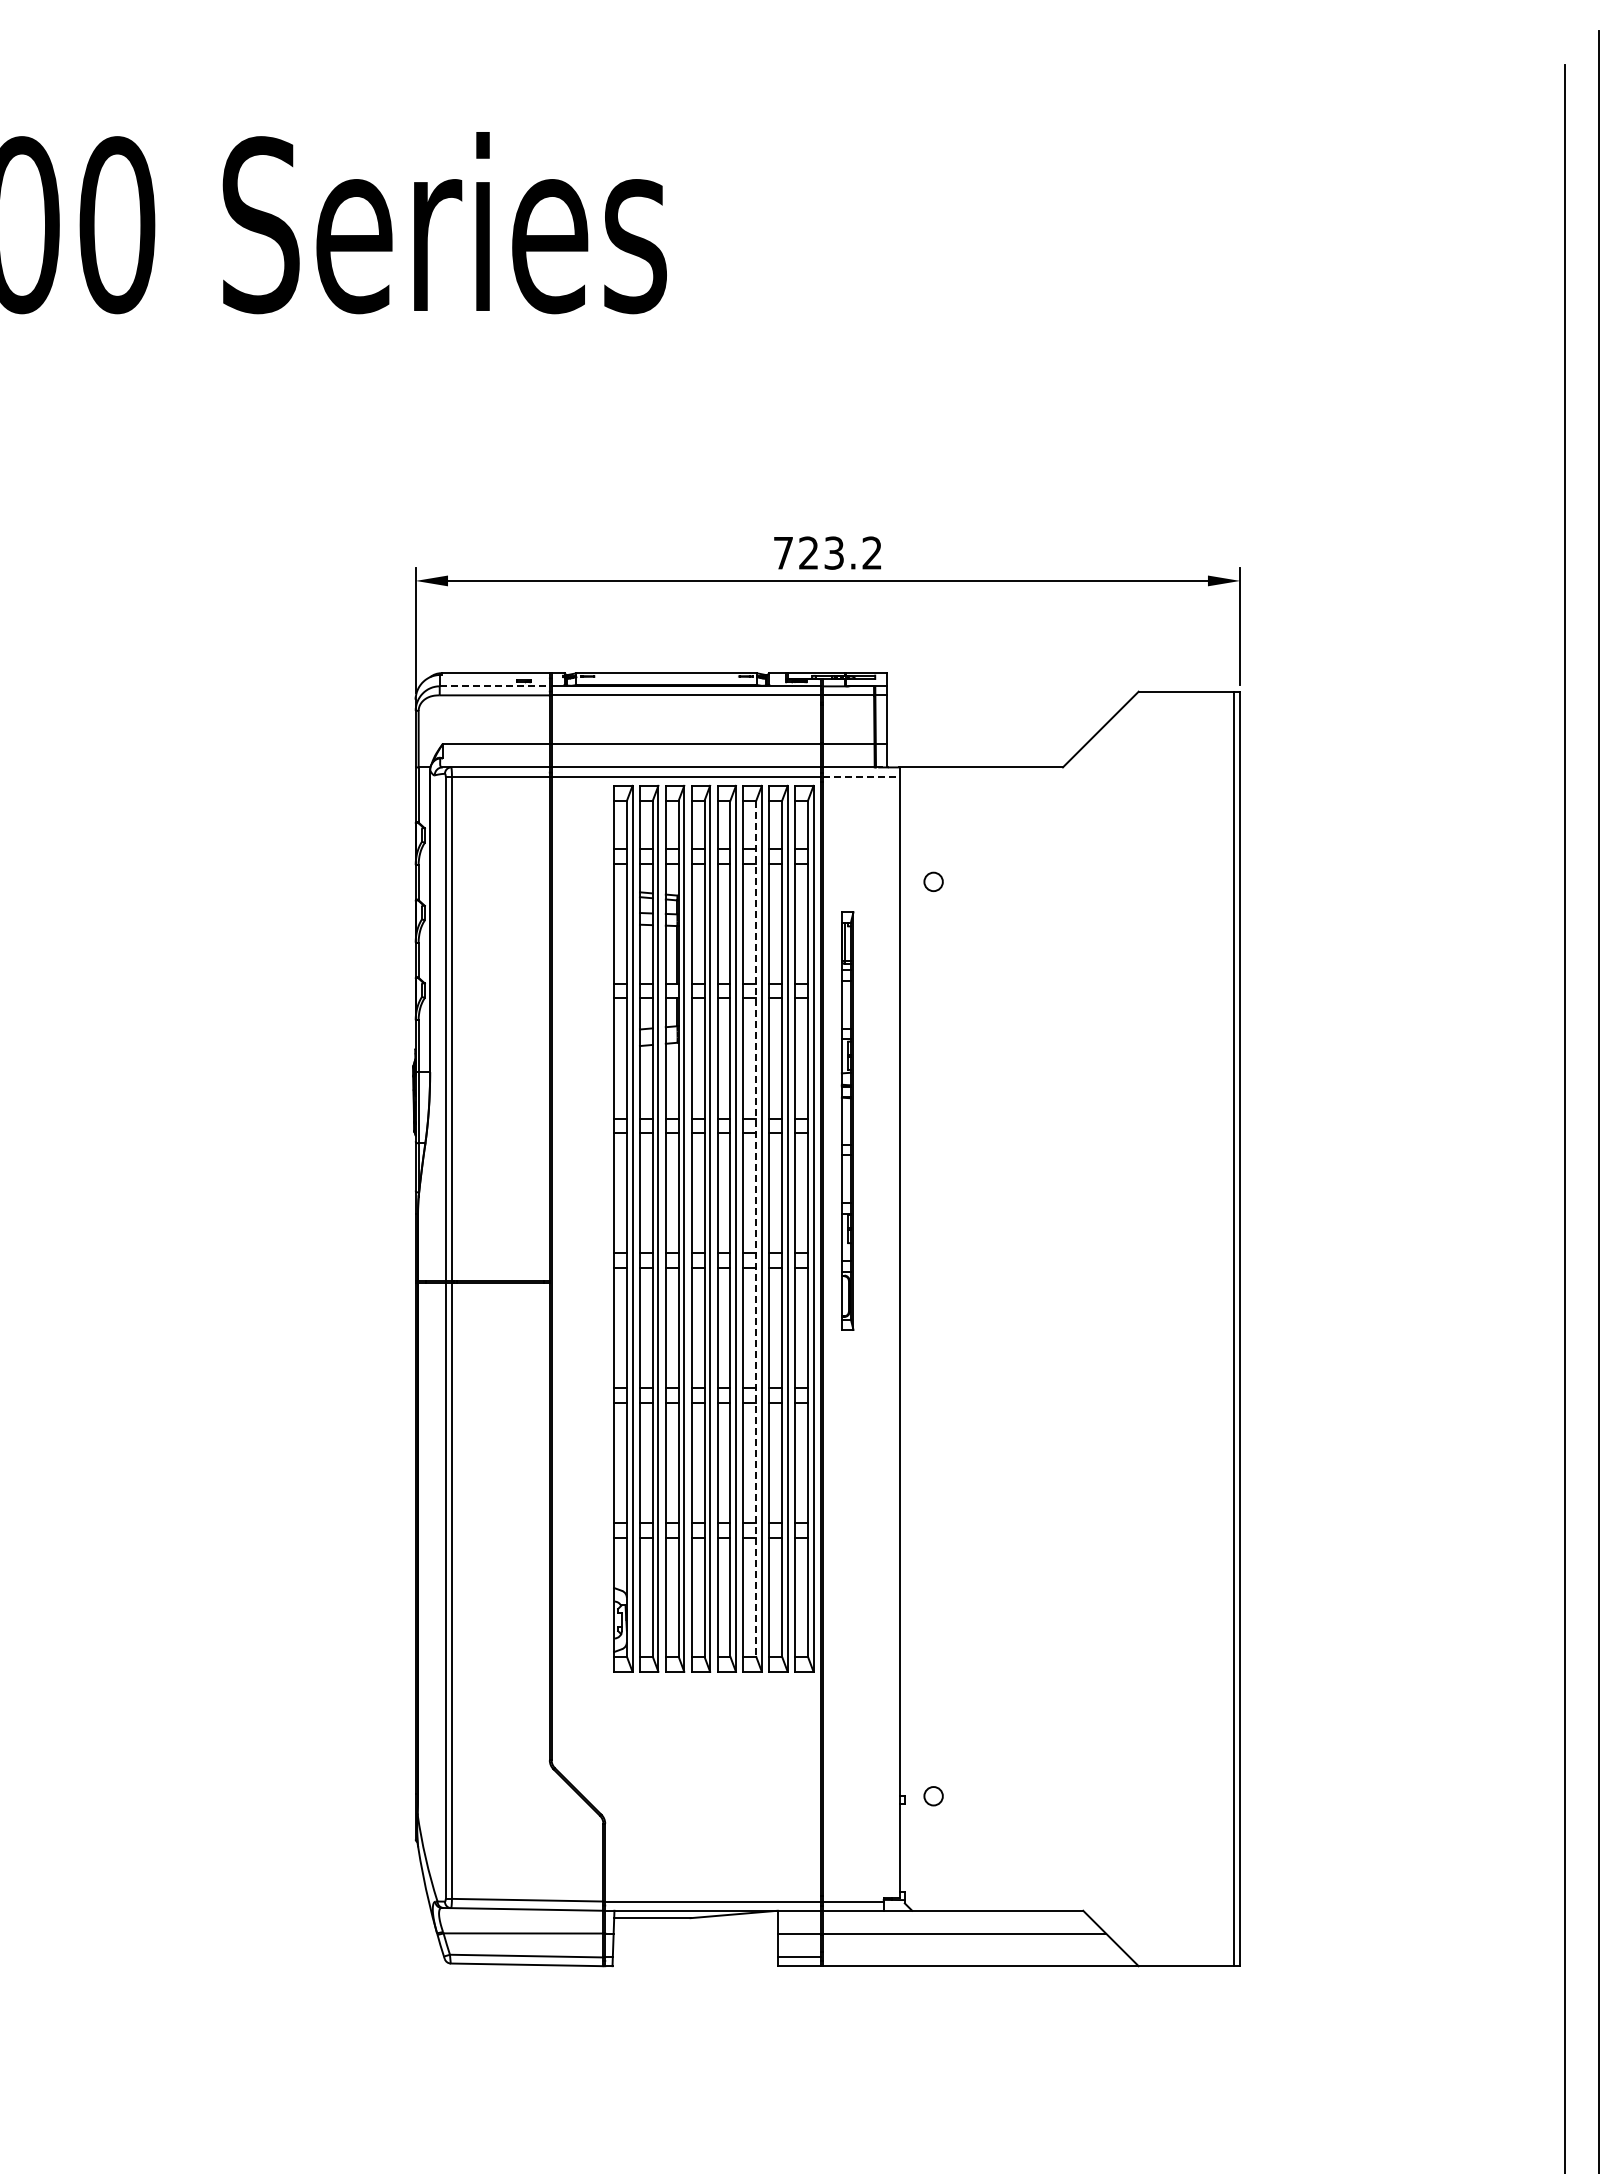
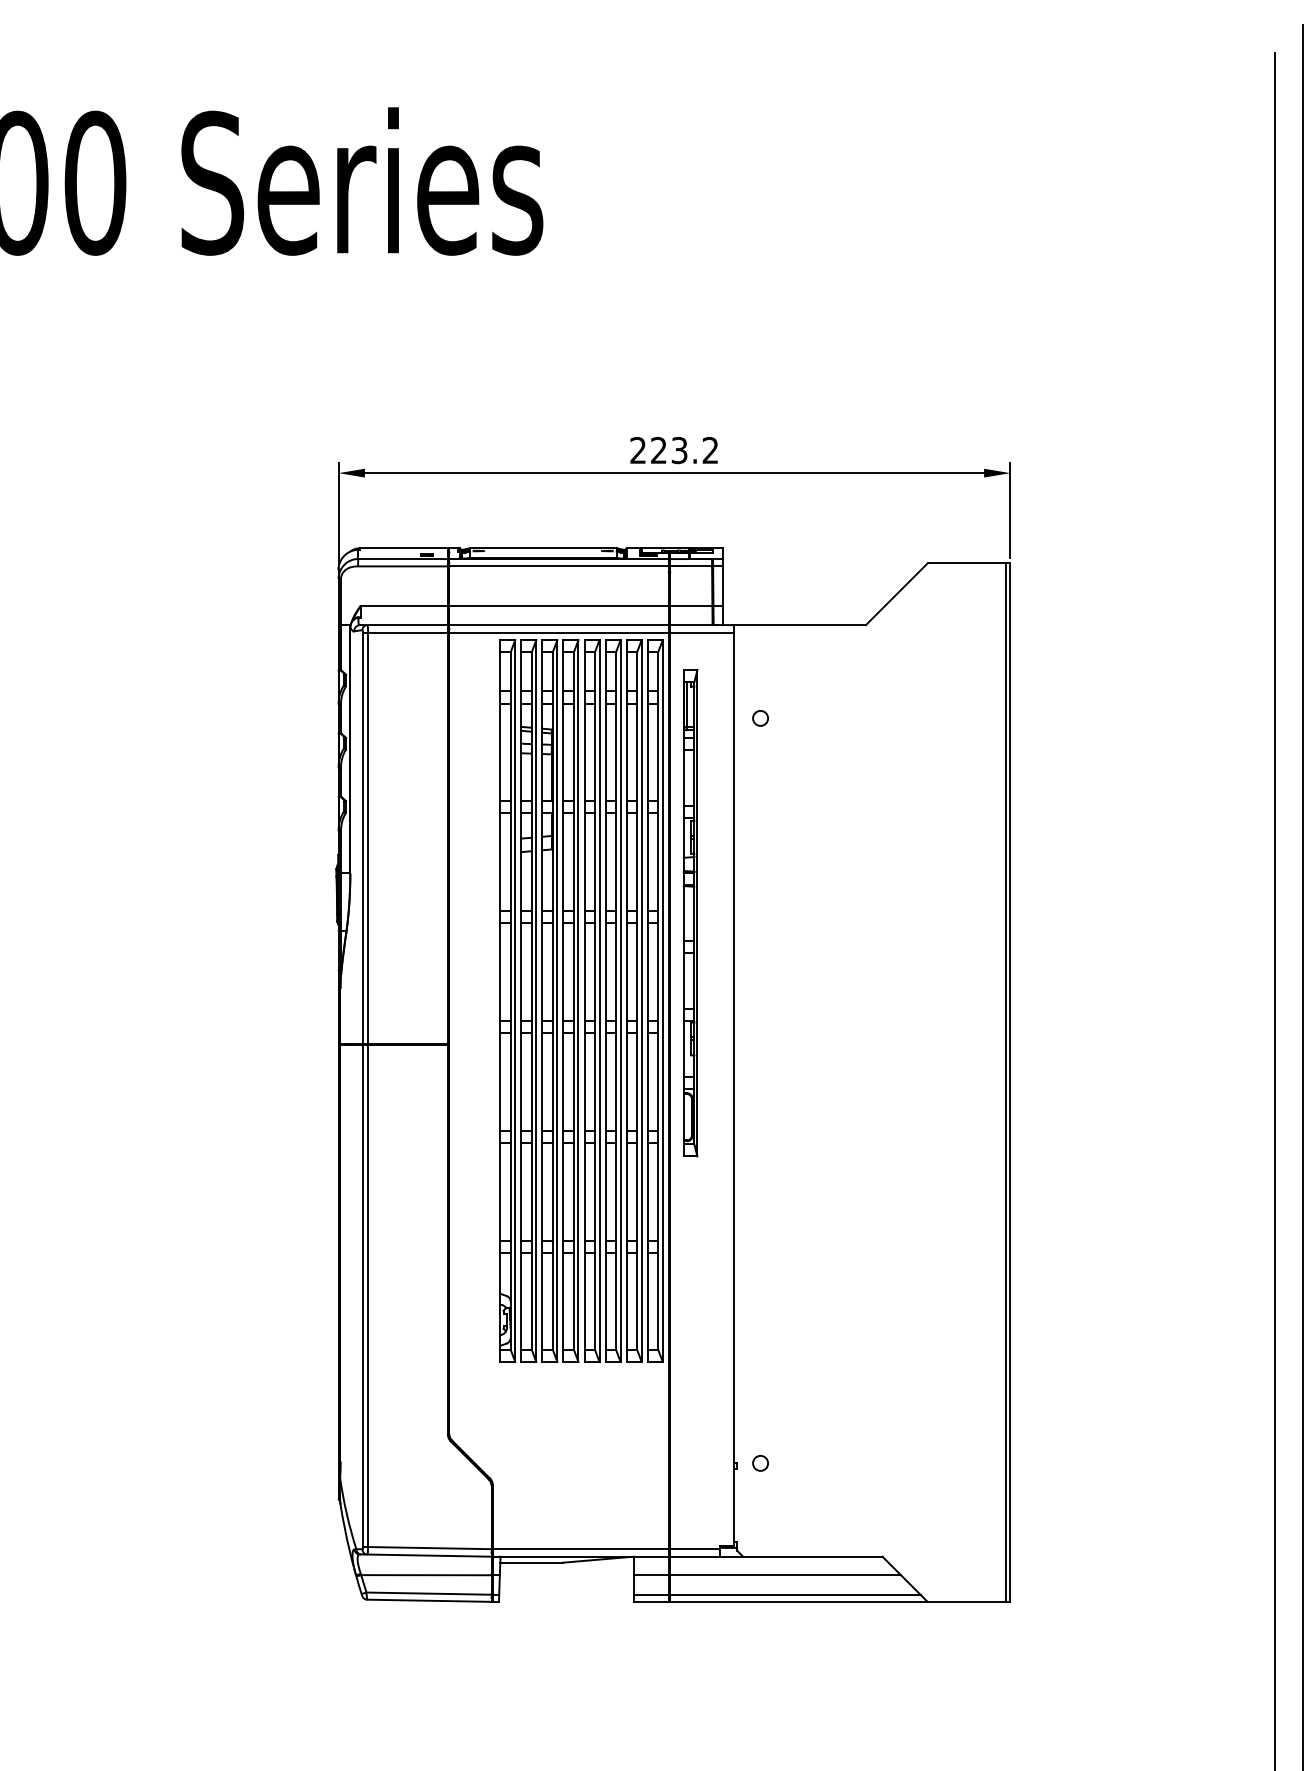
text: (782, 552) -> (637, 449), 723.2 -> 223.2
line: (495, 686) -> (403, 559), dashed -> solid
line: (861, 776) -> (701, 632), dashed -> solid
part: (847, 1120) -> (690, 912), size x1.43
line: (756, 1229) -> (616, 1001), dashed -> solid
line: (975, 1957) -> (794, 1594), added

